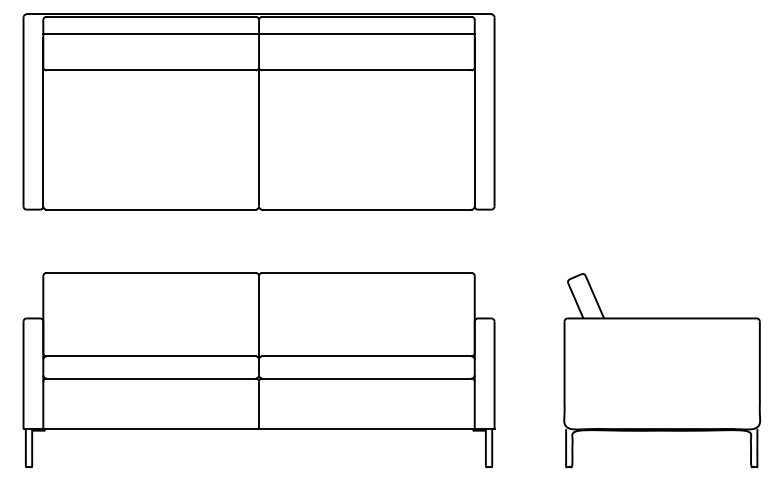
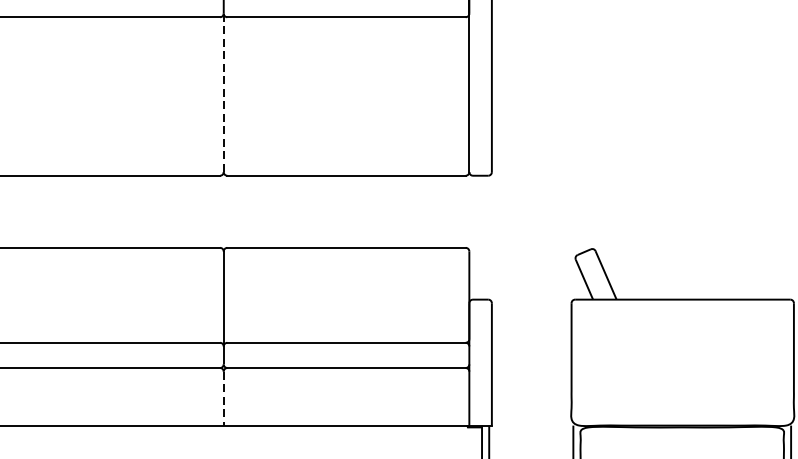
line: (259, 136) -> (224, 92), solid -> dashed
line: (259, 405) -> (224, 398), solid -> dashed

